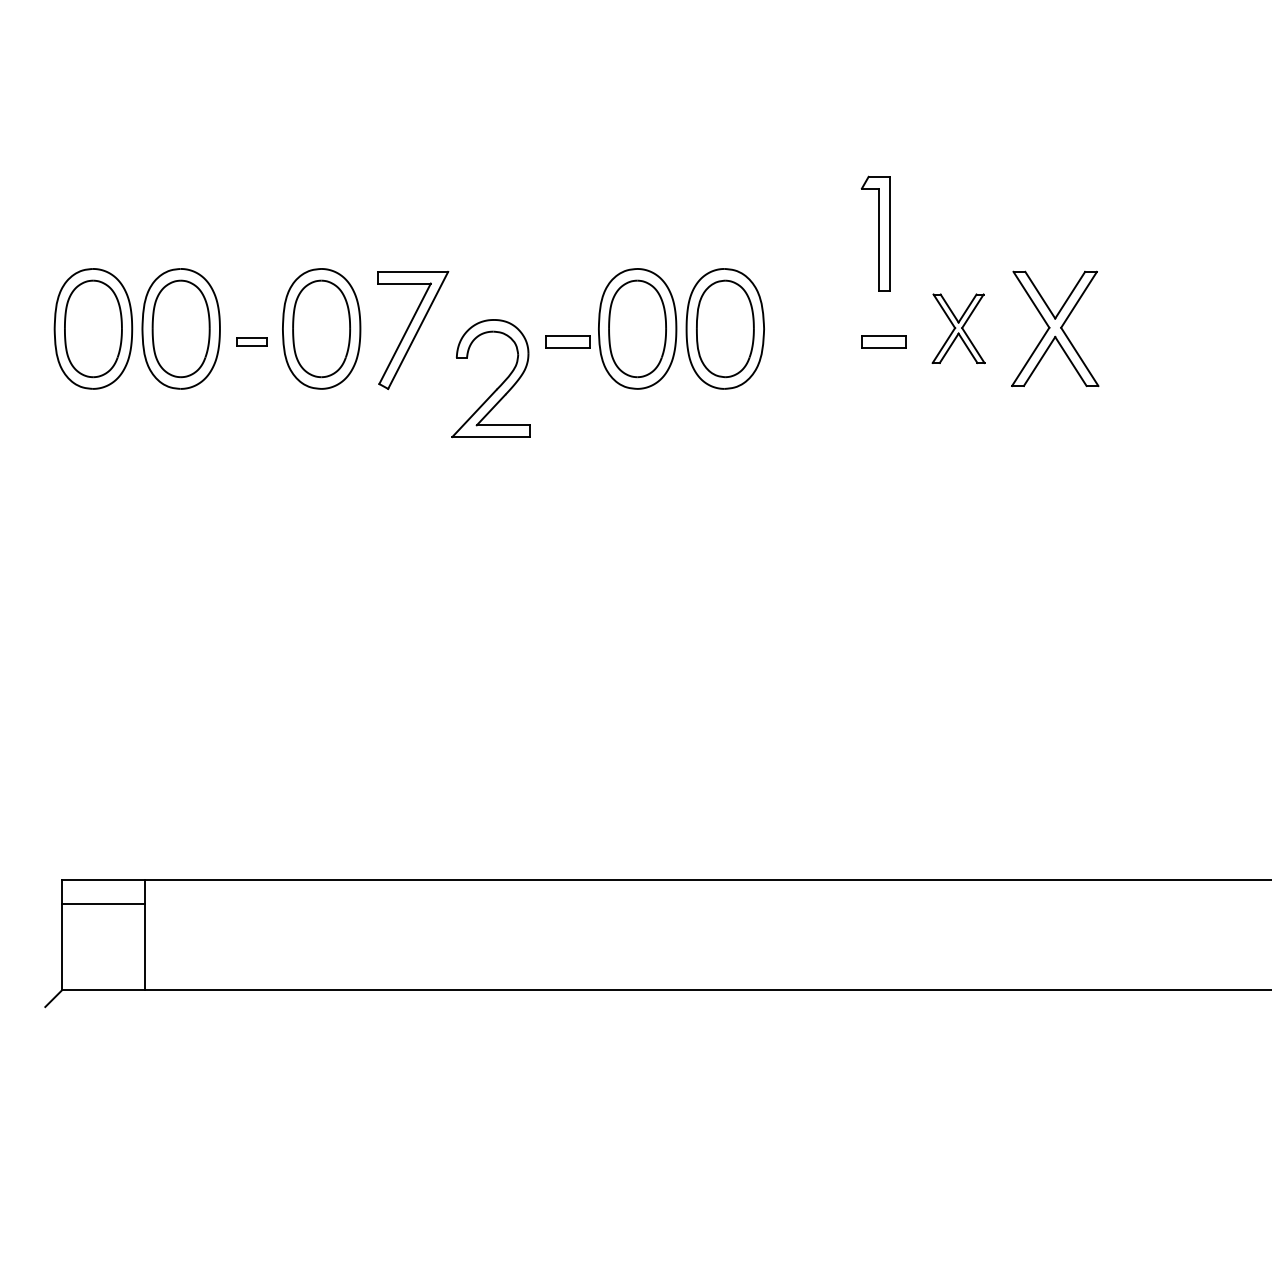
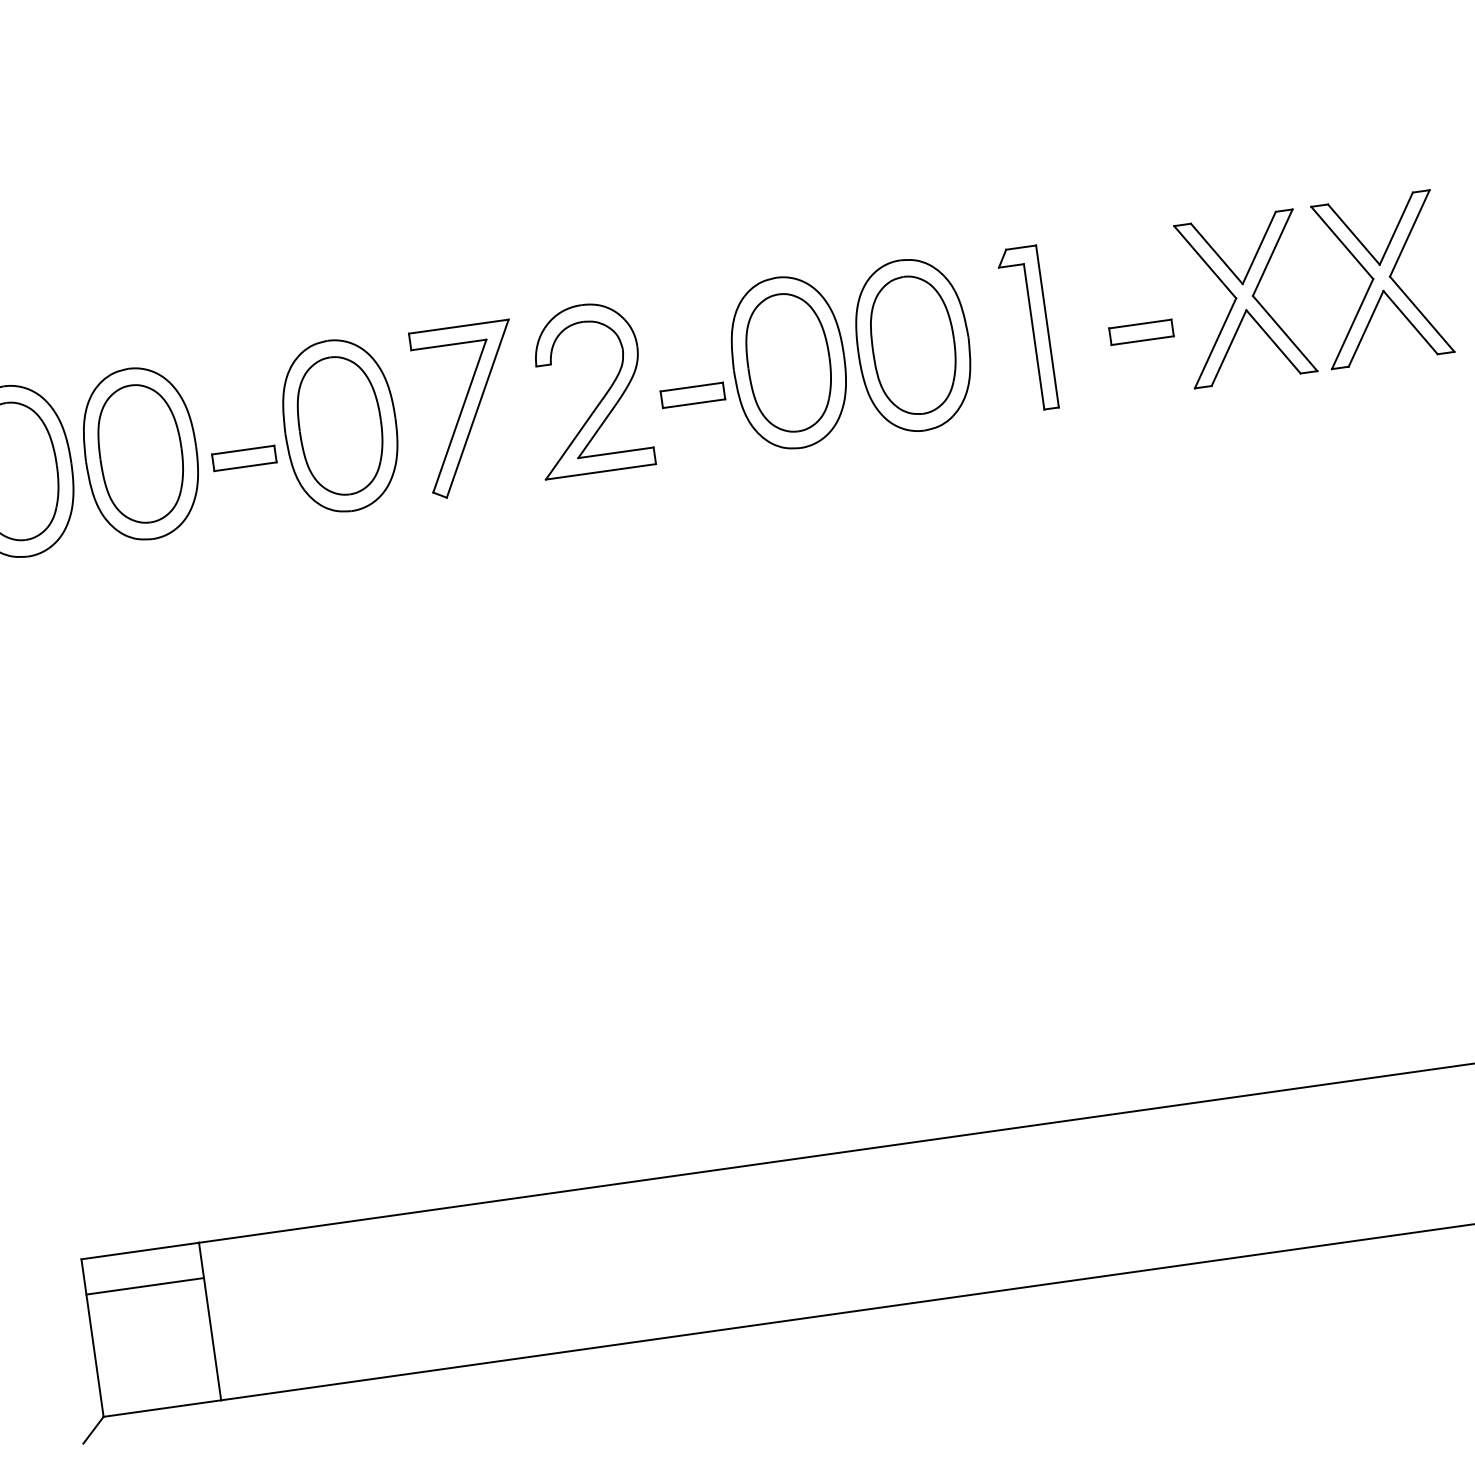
part: (875, 233) -> (1027, 328), moved
part: (958, 328) -> (1244, 298), size x1.67
part: (251, 341) -> (243, 457), size x1.43
part: (498, 386) -> (601, 398), moved

